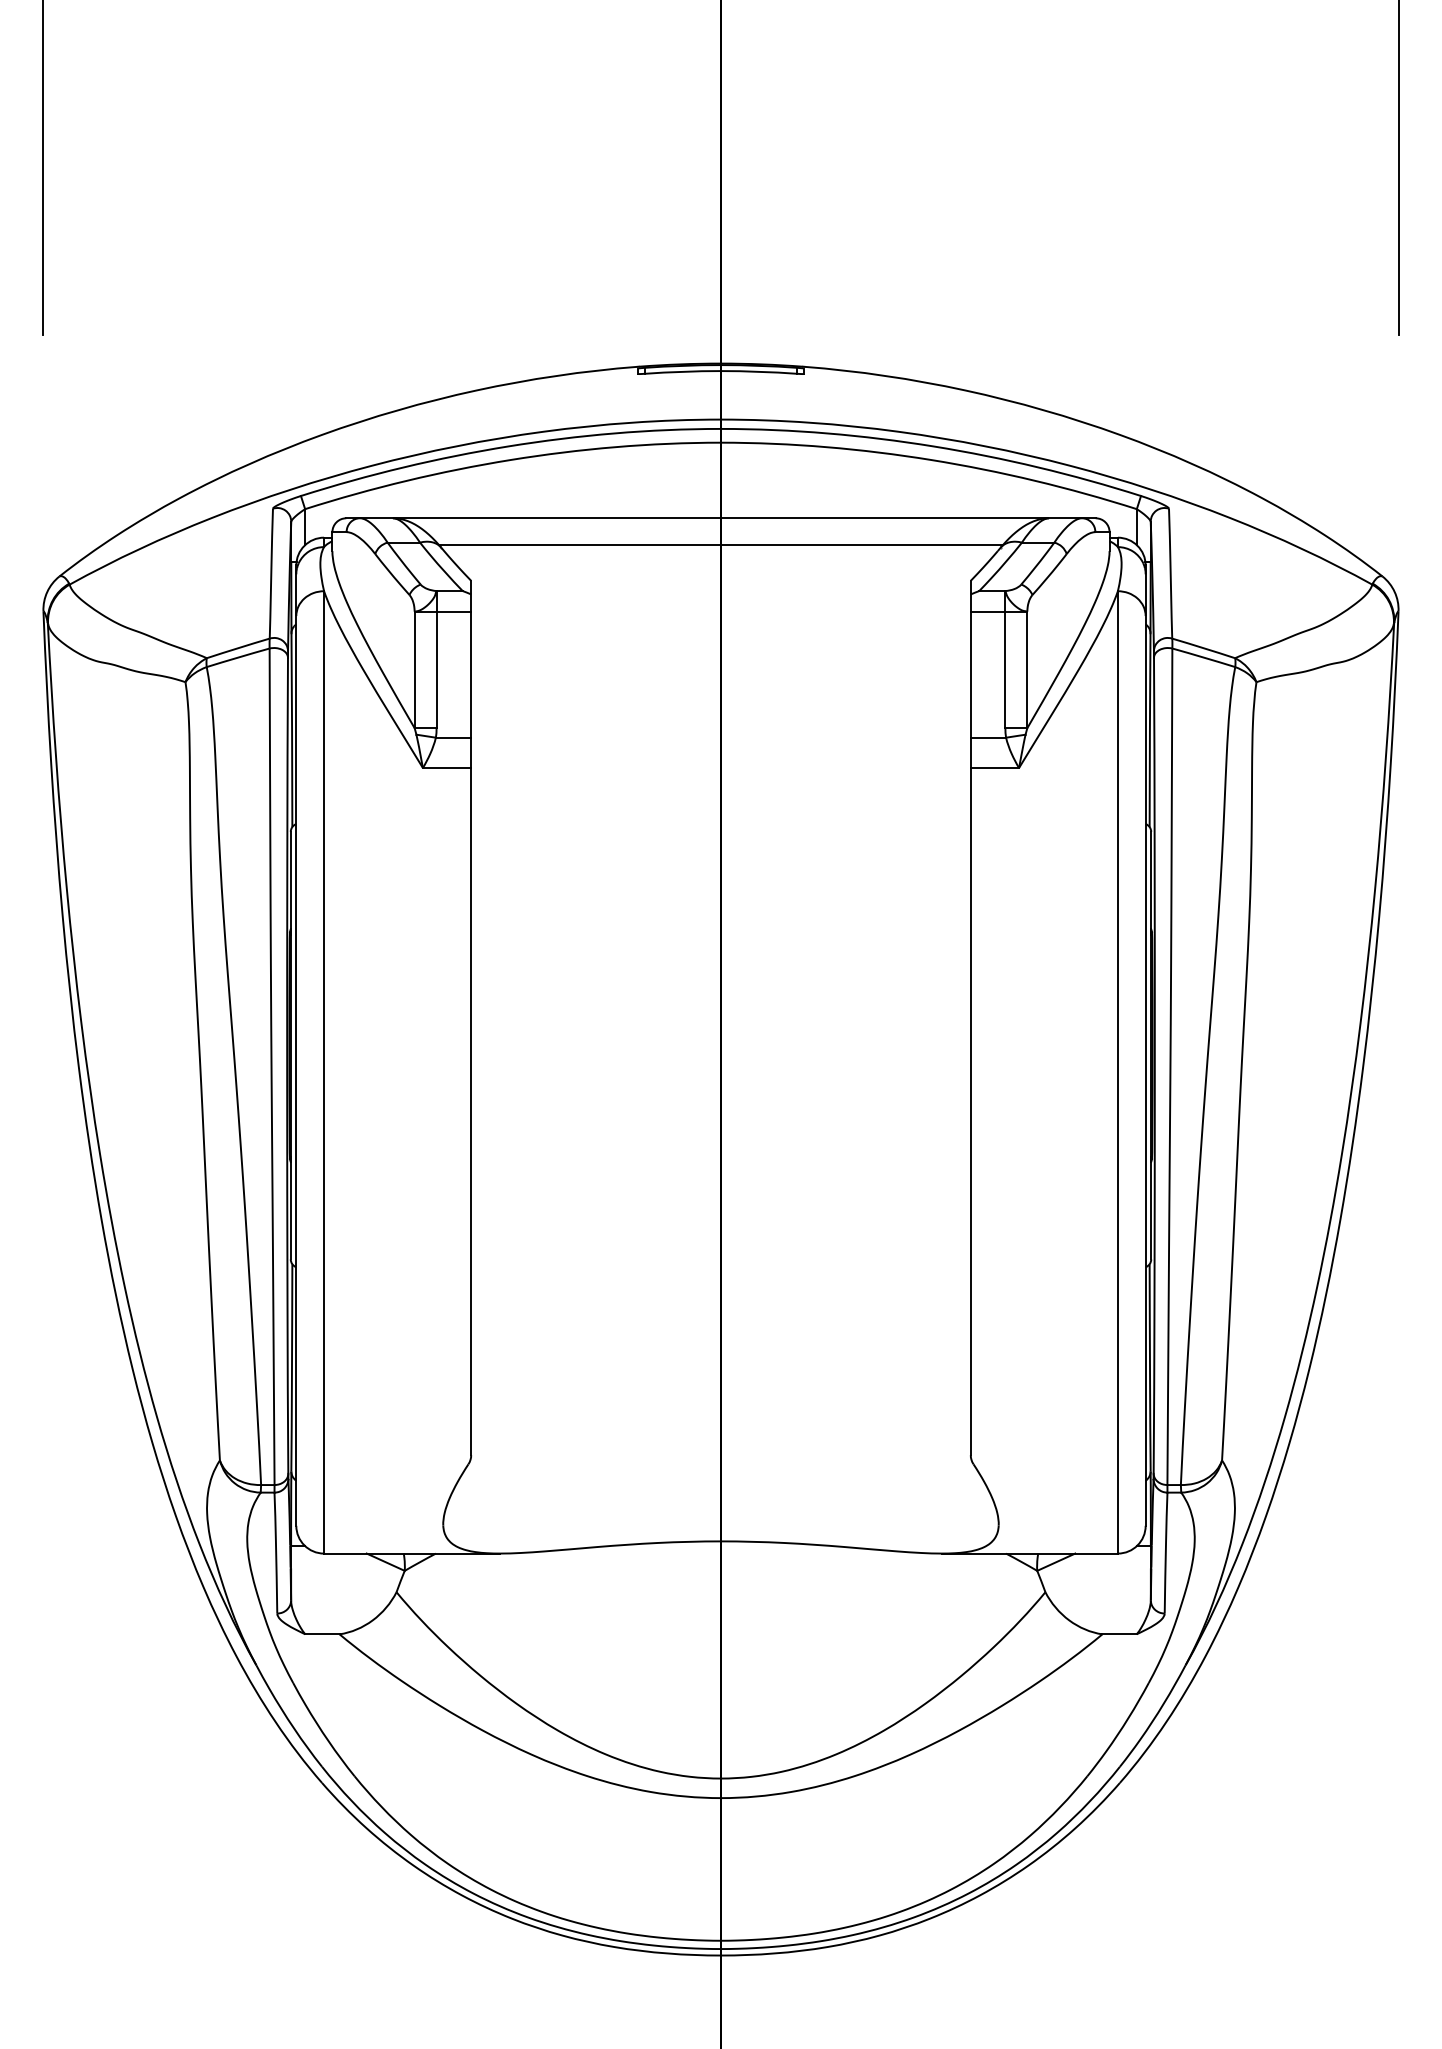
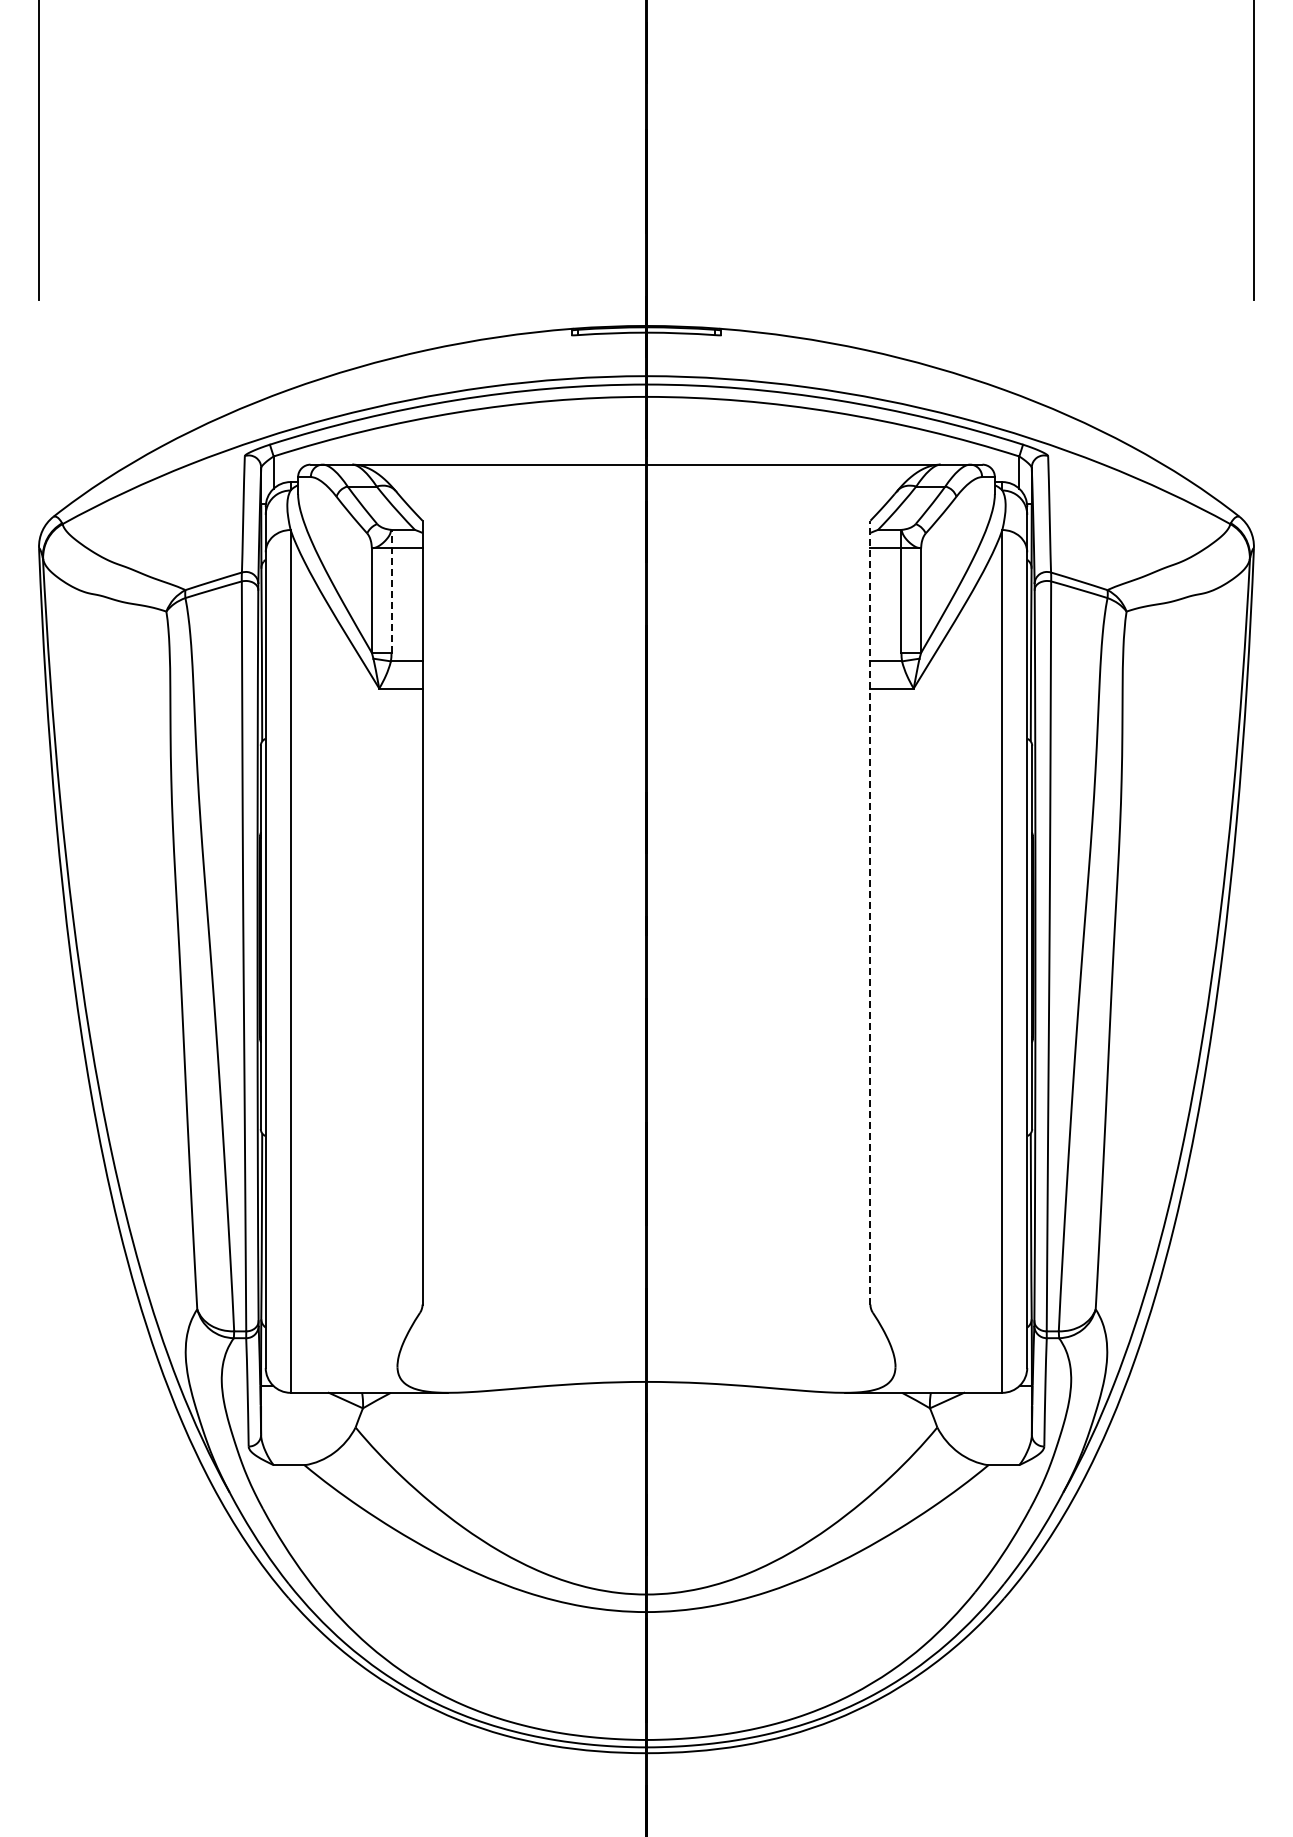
line: (721, 544) -> (646, 488), removed
line: (436, 659) -> (391, 591), solid -> dashed
line: (970, 1017) -> (870, 912), solid -> dashed

